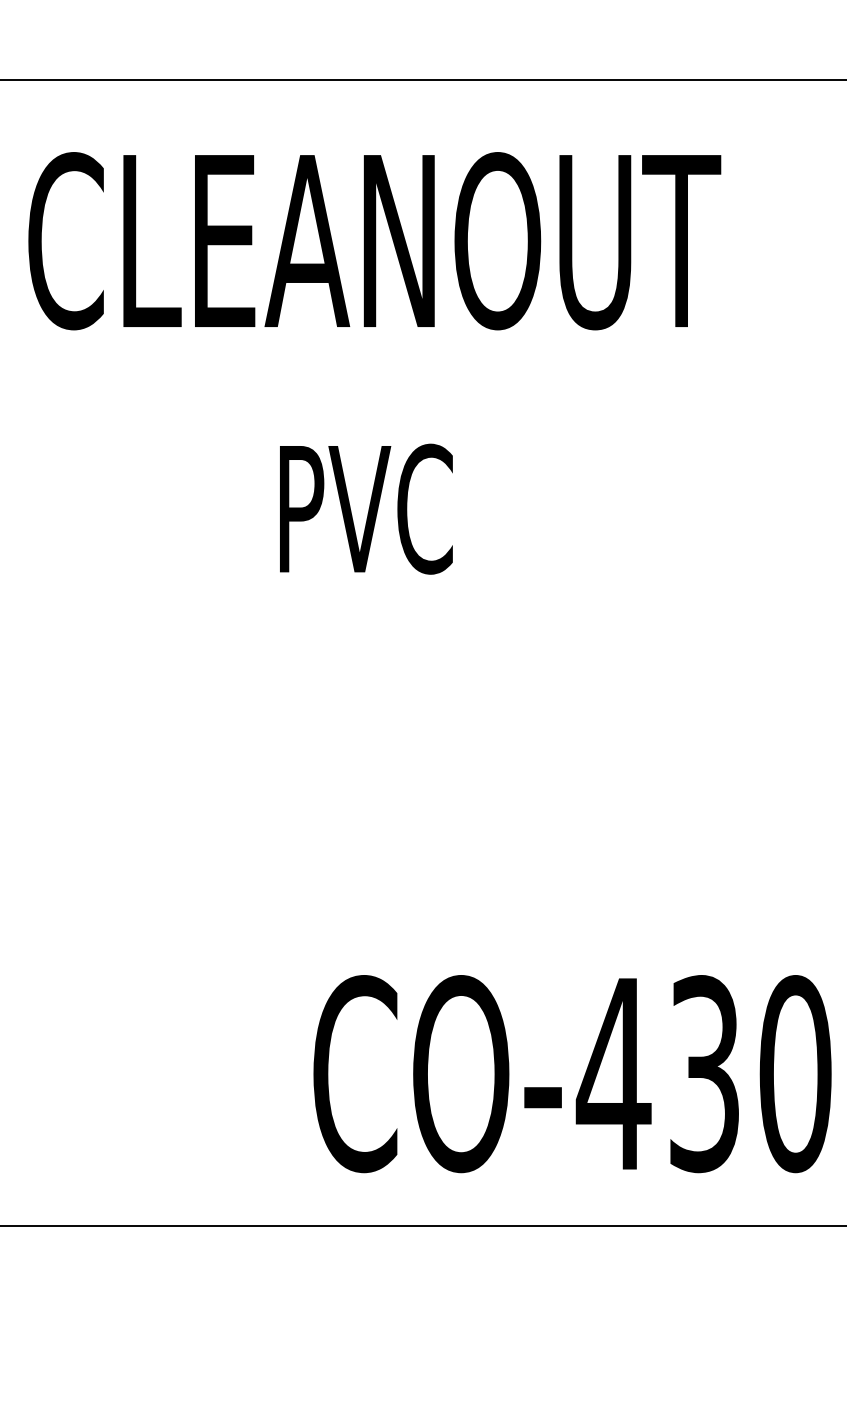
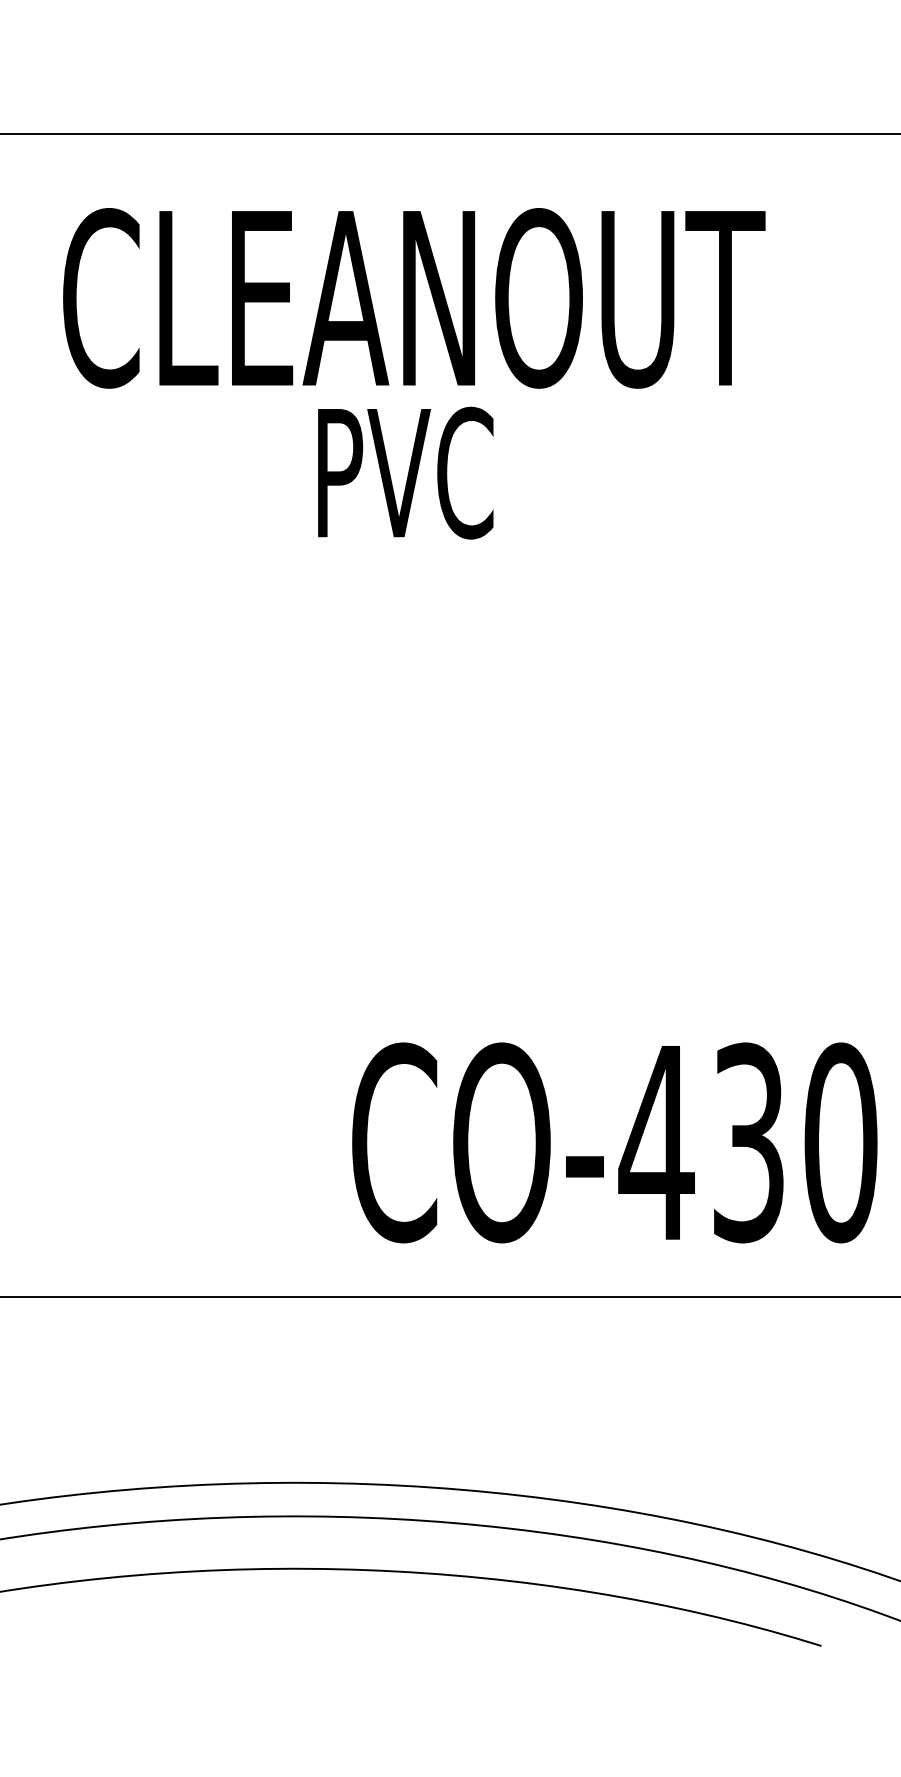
text: (366, 508) -> (405, 472), moved

